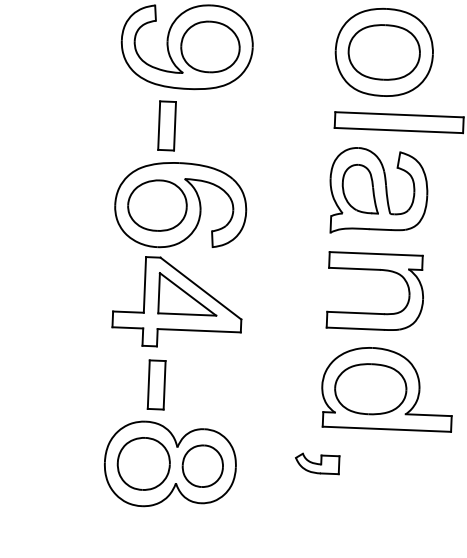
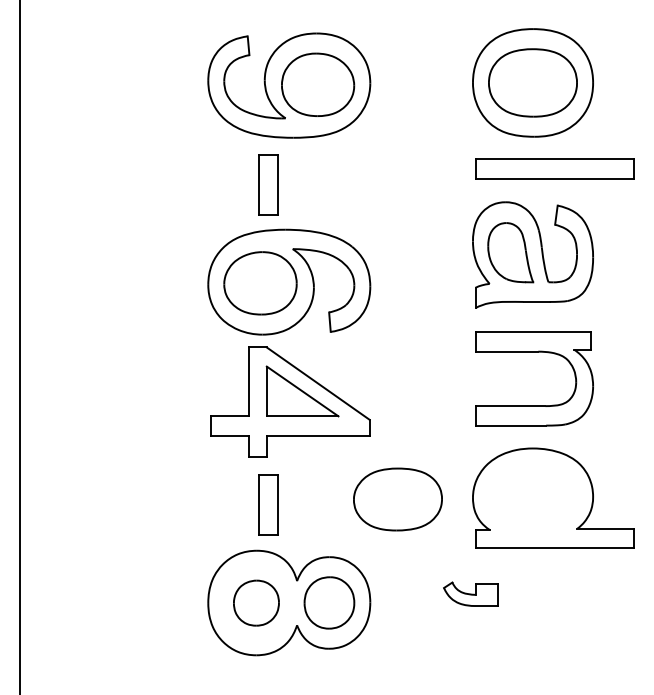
part: (370, 389) -> (397, 499), moved
part: (143, 464) -> (256, 603), size x0.7

